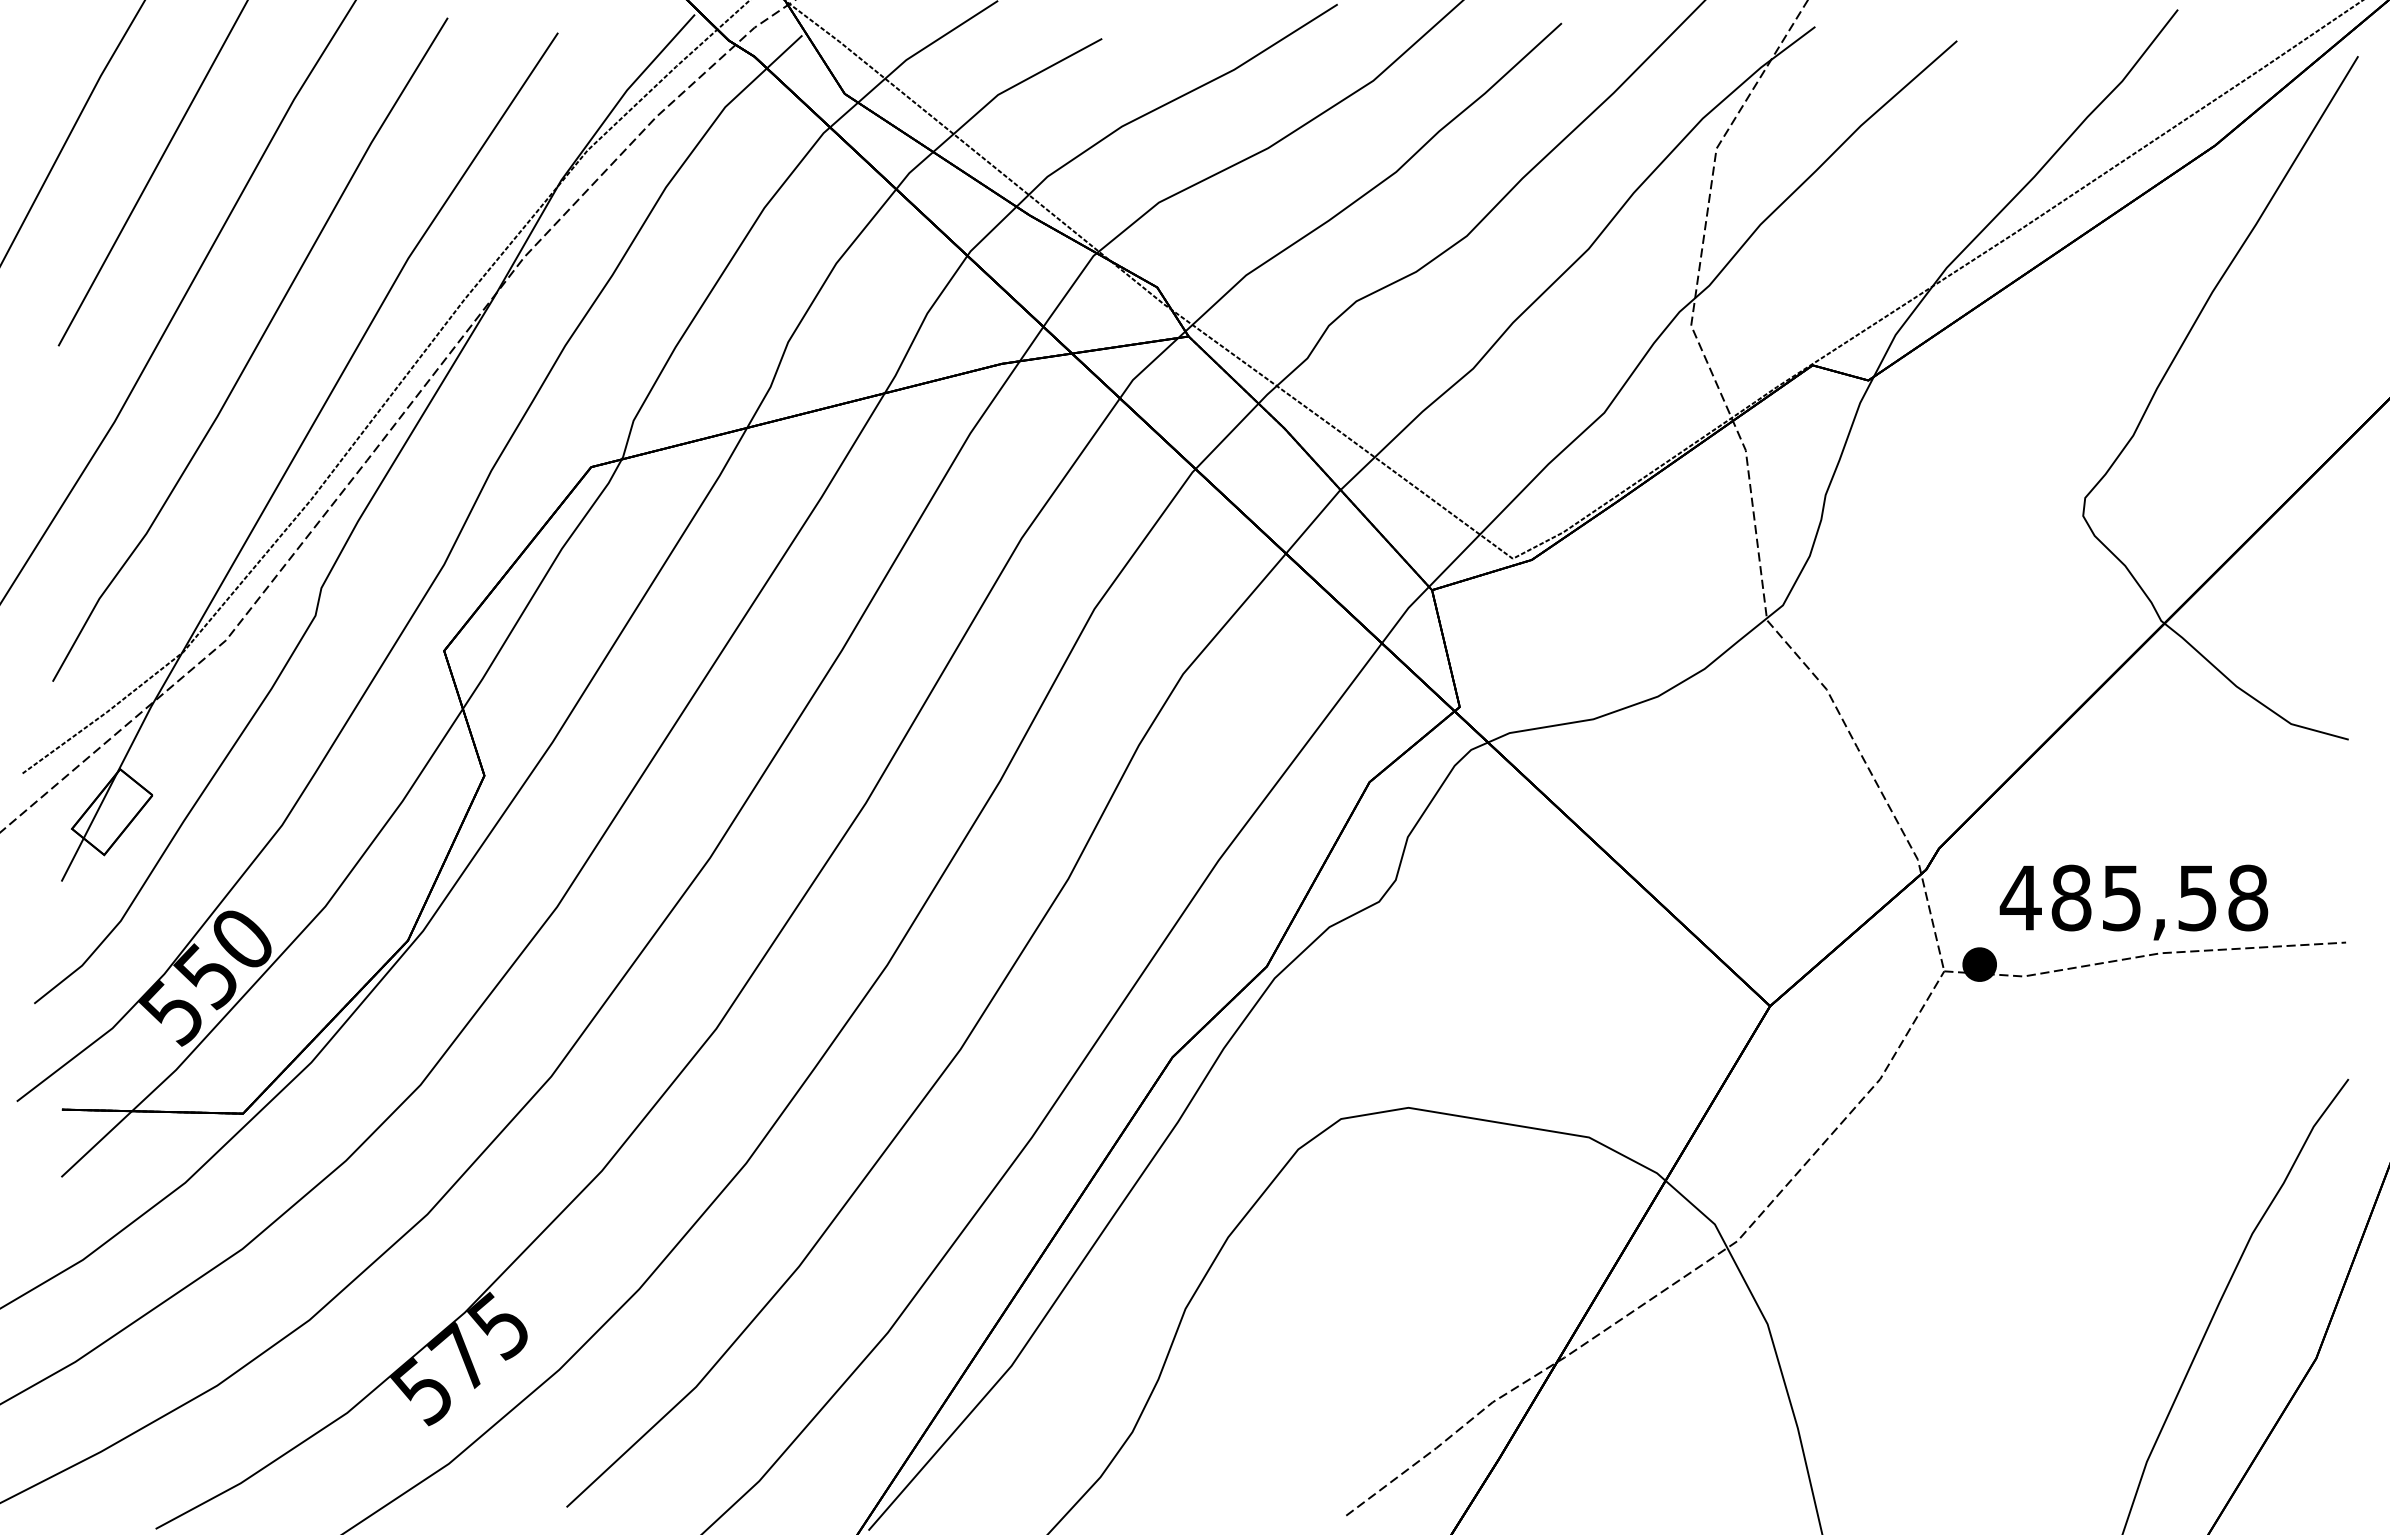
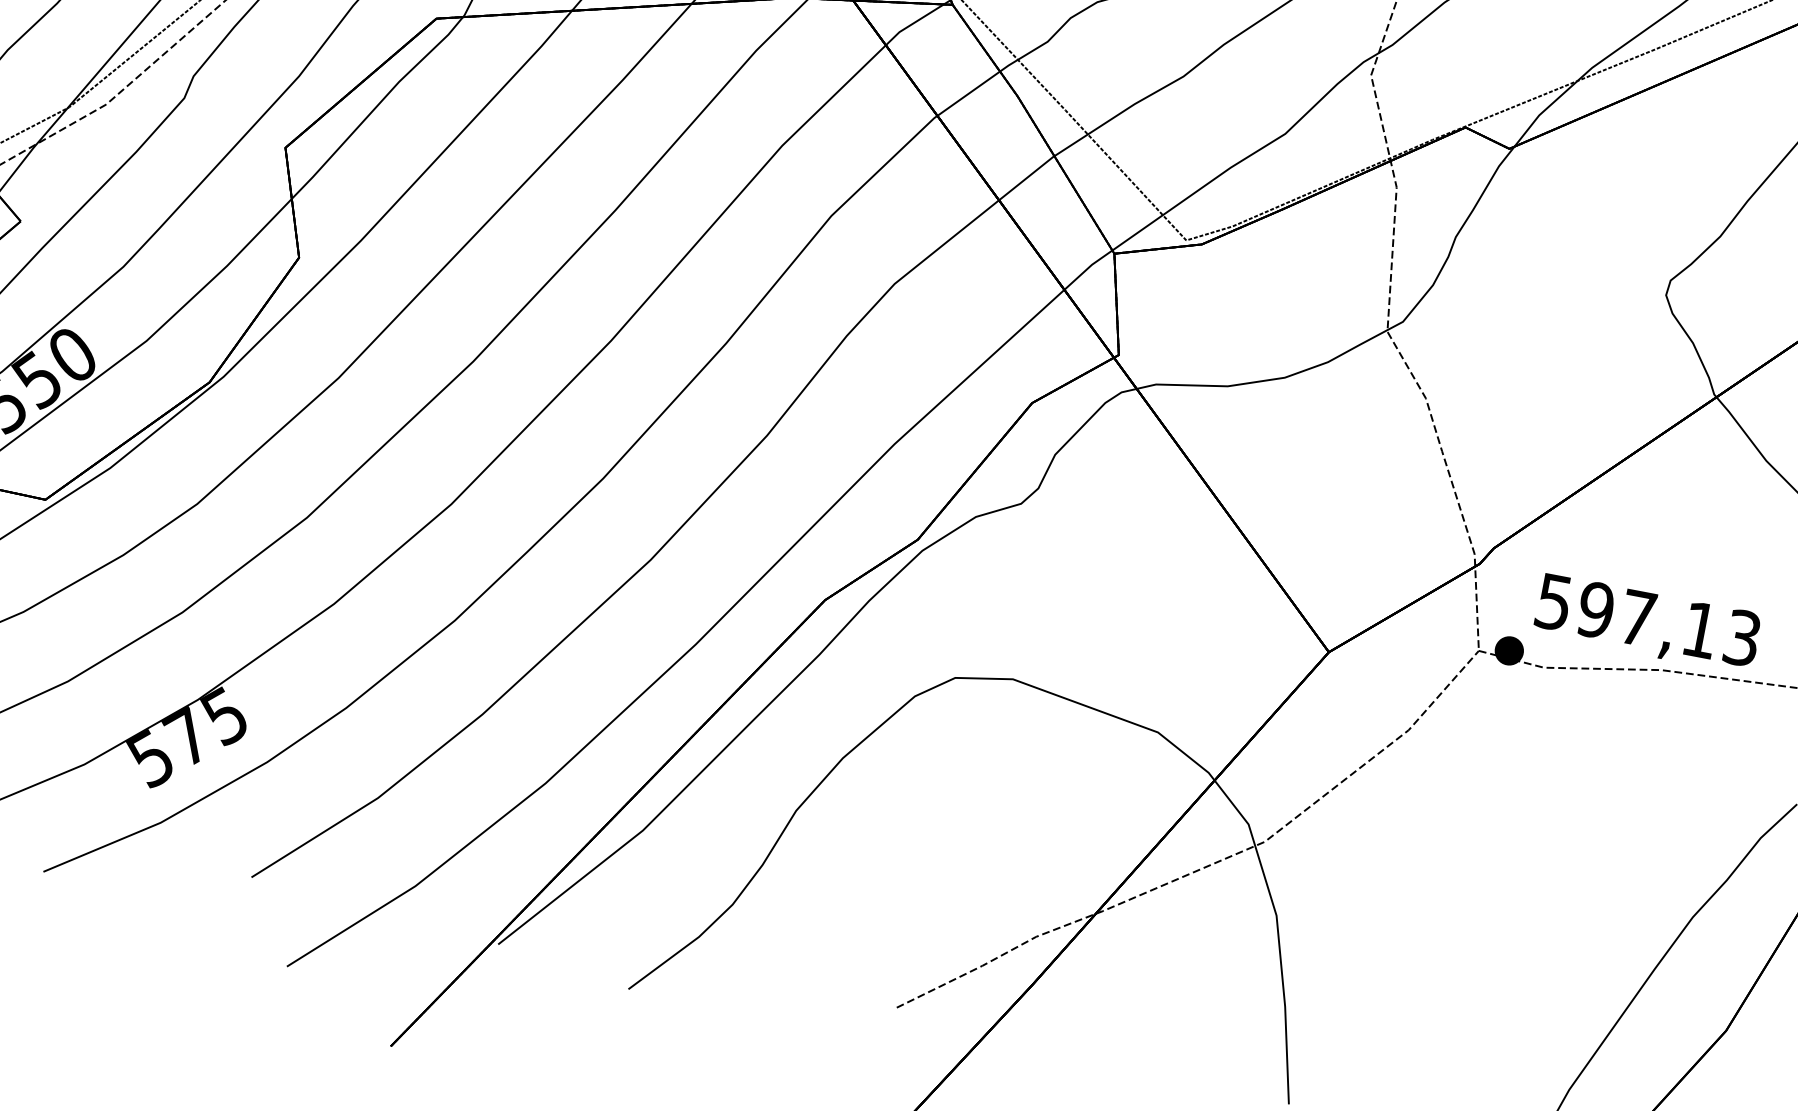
text: (2133, 897) -> (1647, 619), 485,58 -> 597,13

